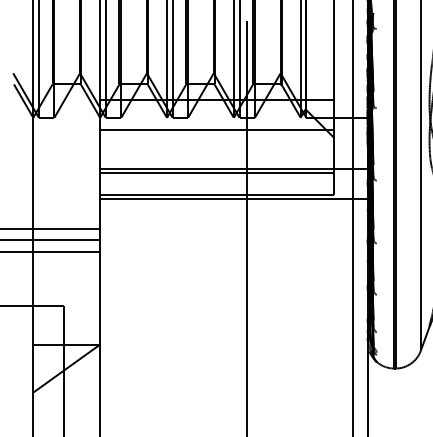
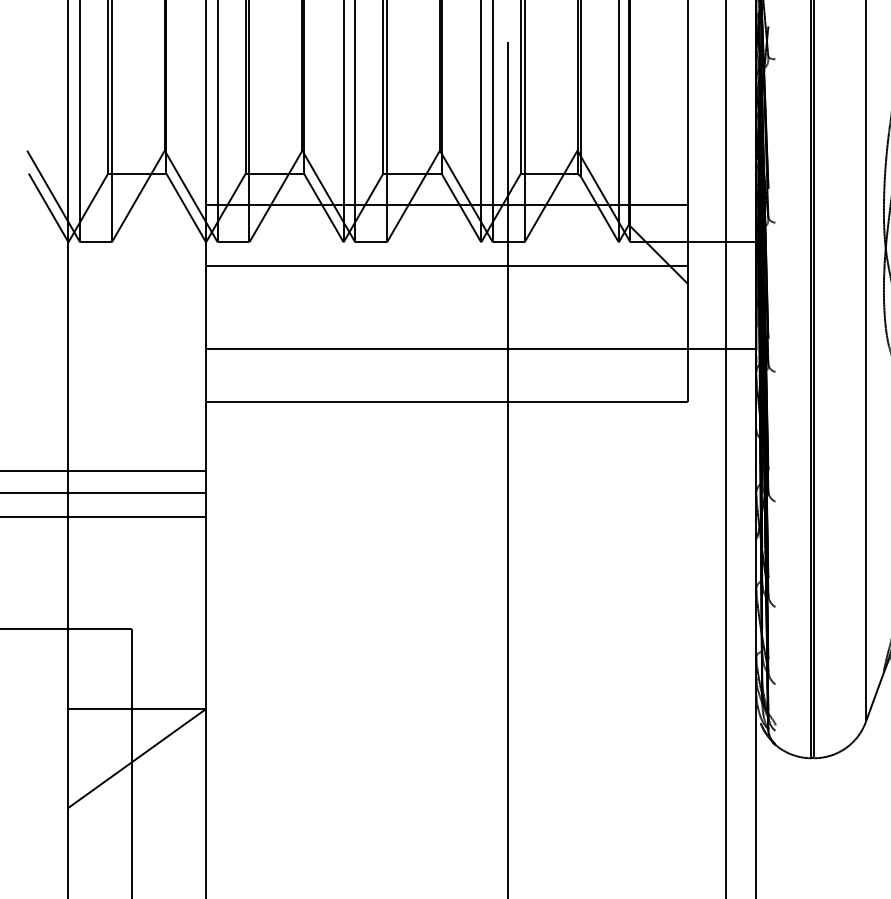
line: (217, 173) -> (447, 356), removed
line: (233, 199) -> (480, 410), removed

